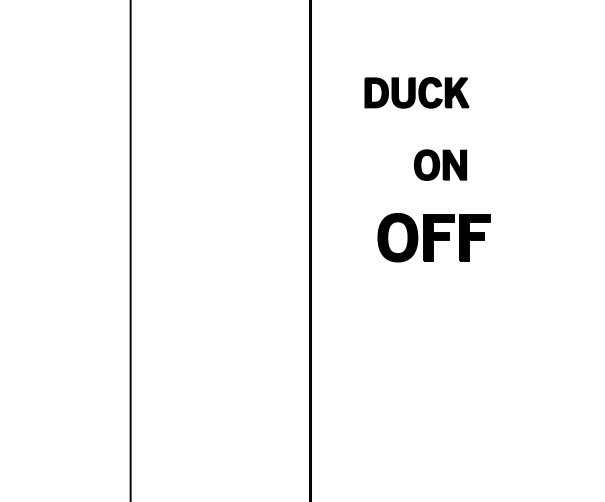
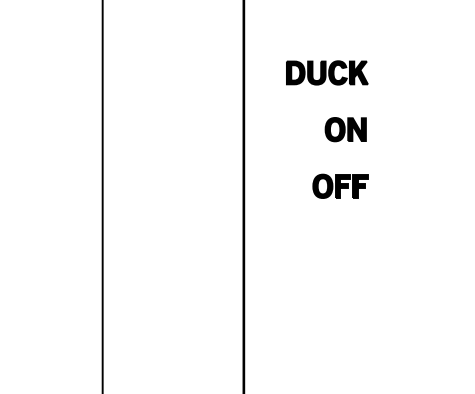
part: (433, 236) -> (340, 185), size x0.62

